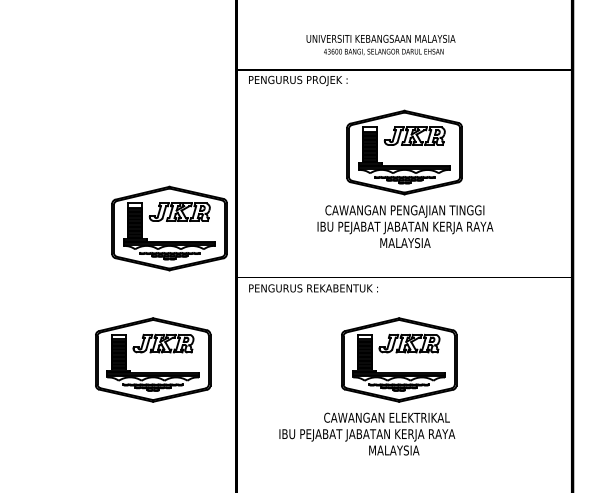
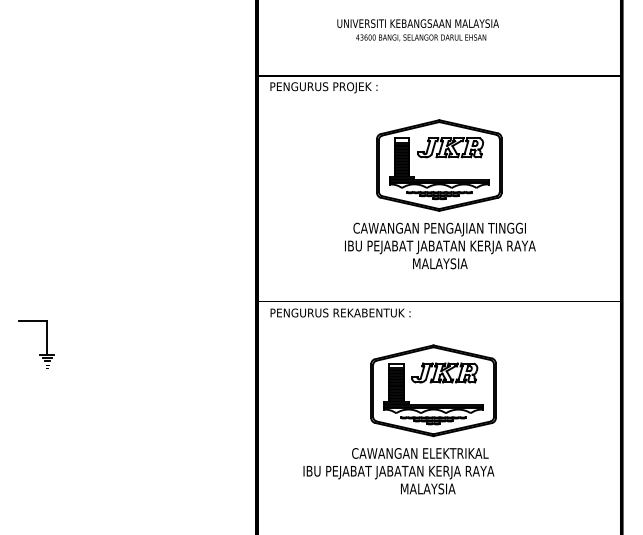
text: (380, 44) -> (417, 29), moved
part: (169, 228) -> (184, 247), removed
part: (36, 326) -> (39, 354), added
part: (153, 359) -> (166, 390), removed

